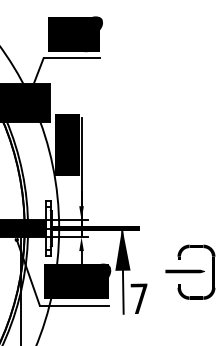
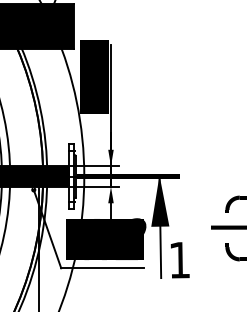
text: (138, 298) -> (178, 259), 7 -> 1

